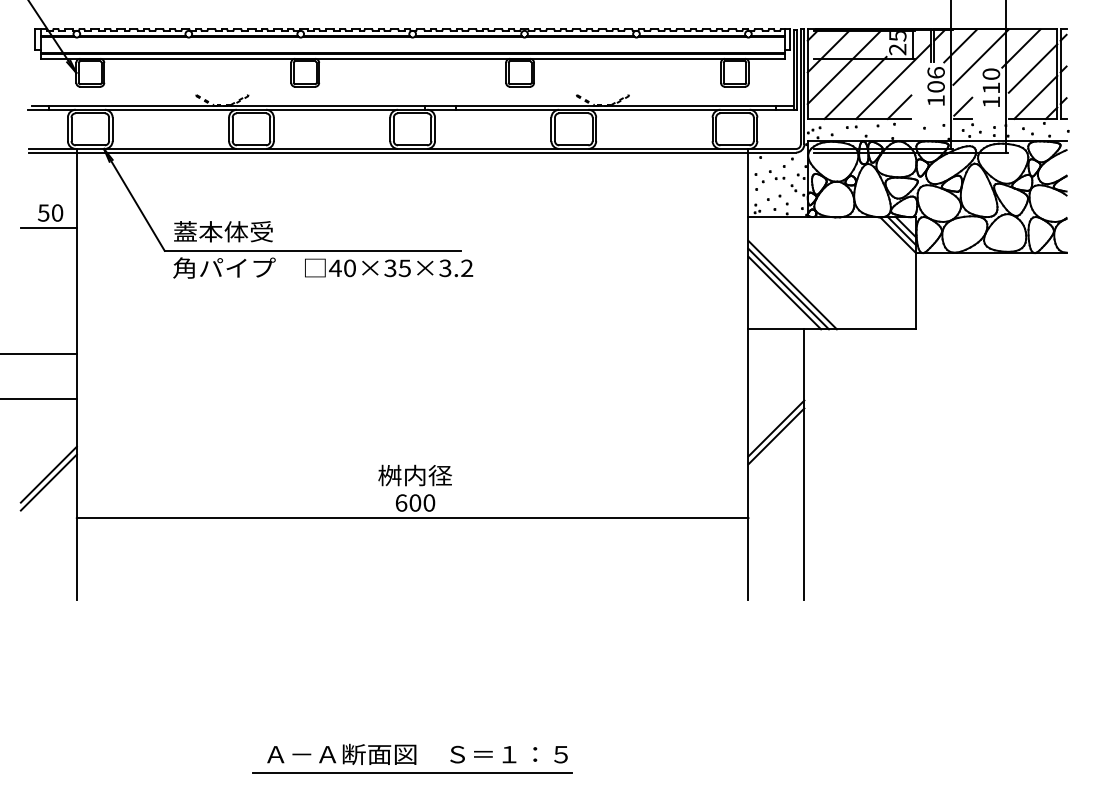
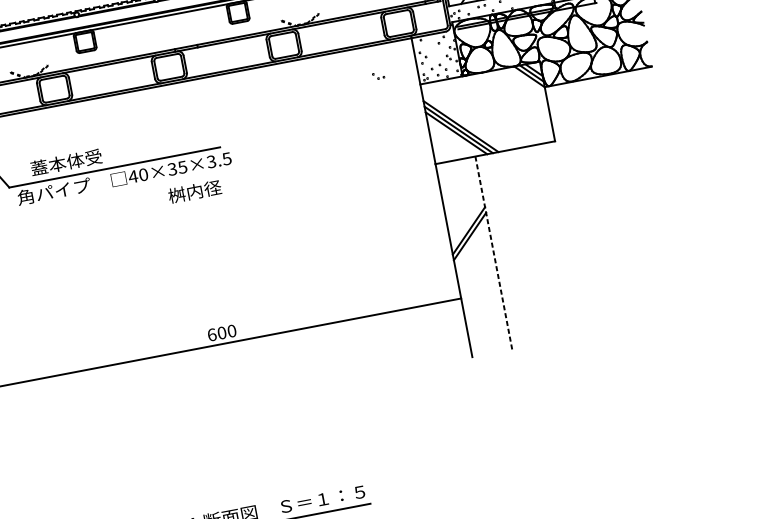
part: (776, 175) -> (378, 76), moved
text: (223, 231) -> (66, 162), moved
text: (467, 268) -> (227, 158), 40×35×3.2 -> 40×35×3.5
line: (804, 464) -> (493, 252), solid -> dashed
text: (414, 475) -> (194, 191), moved

